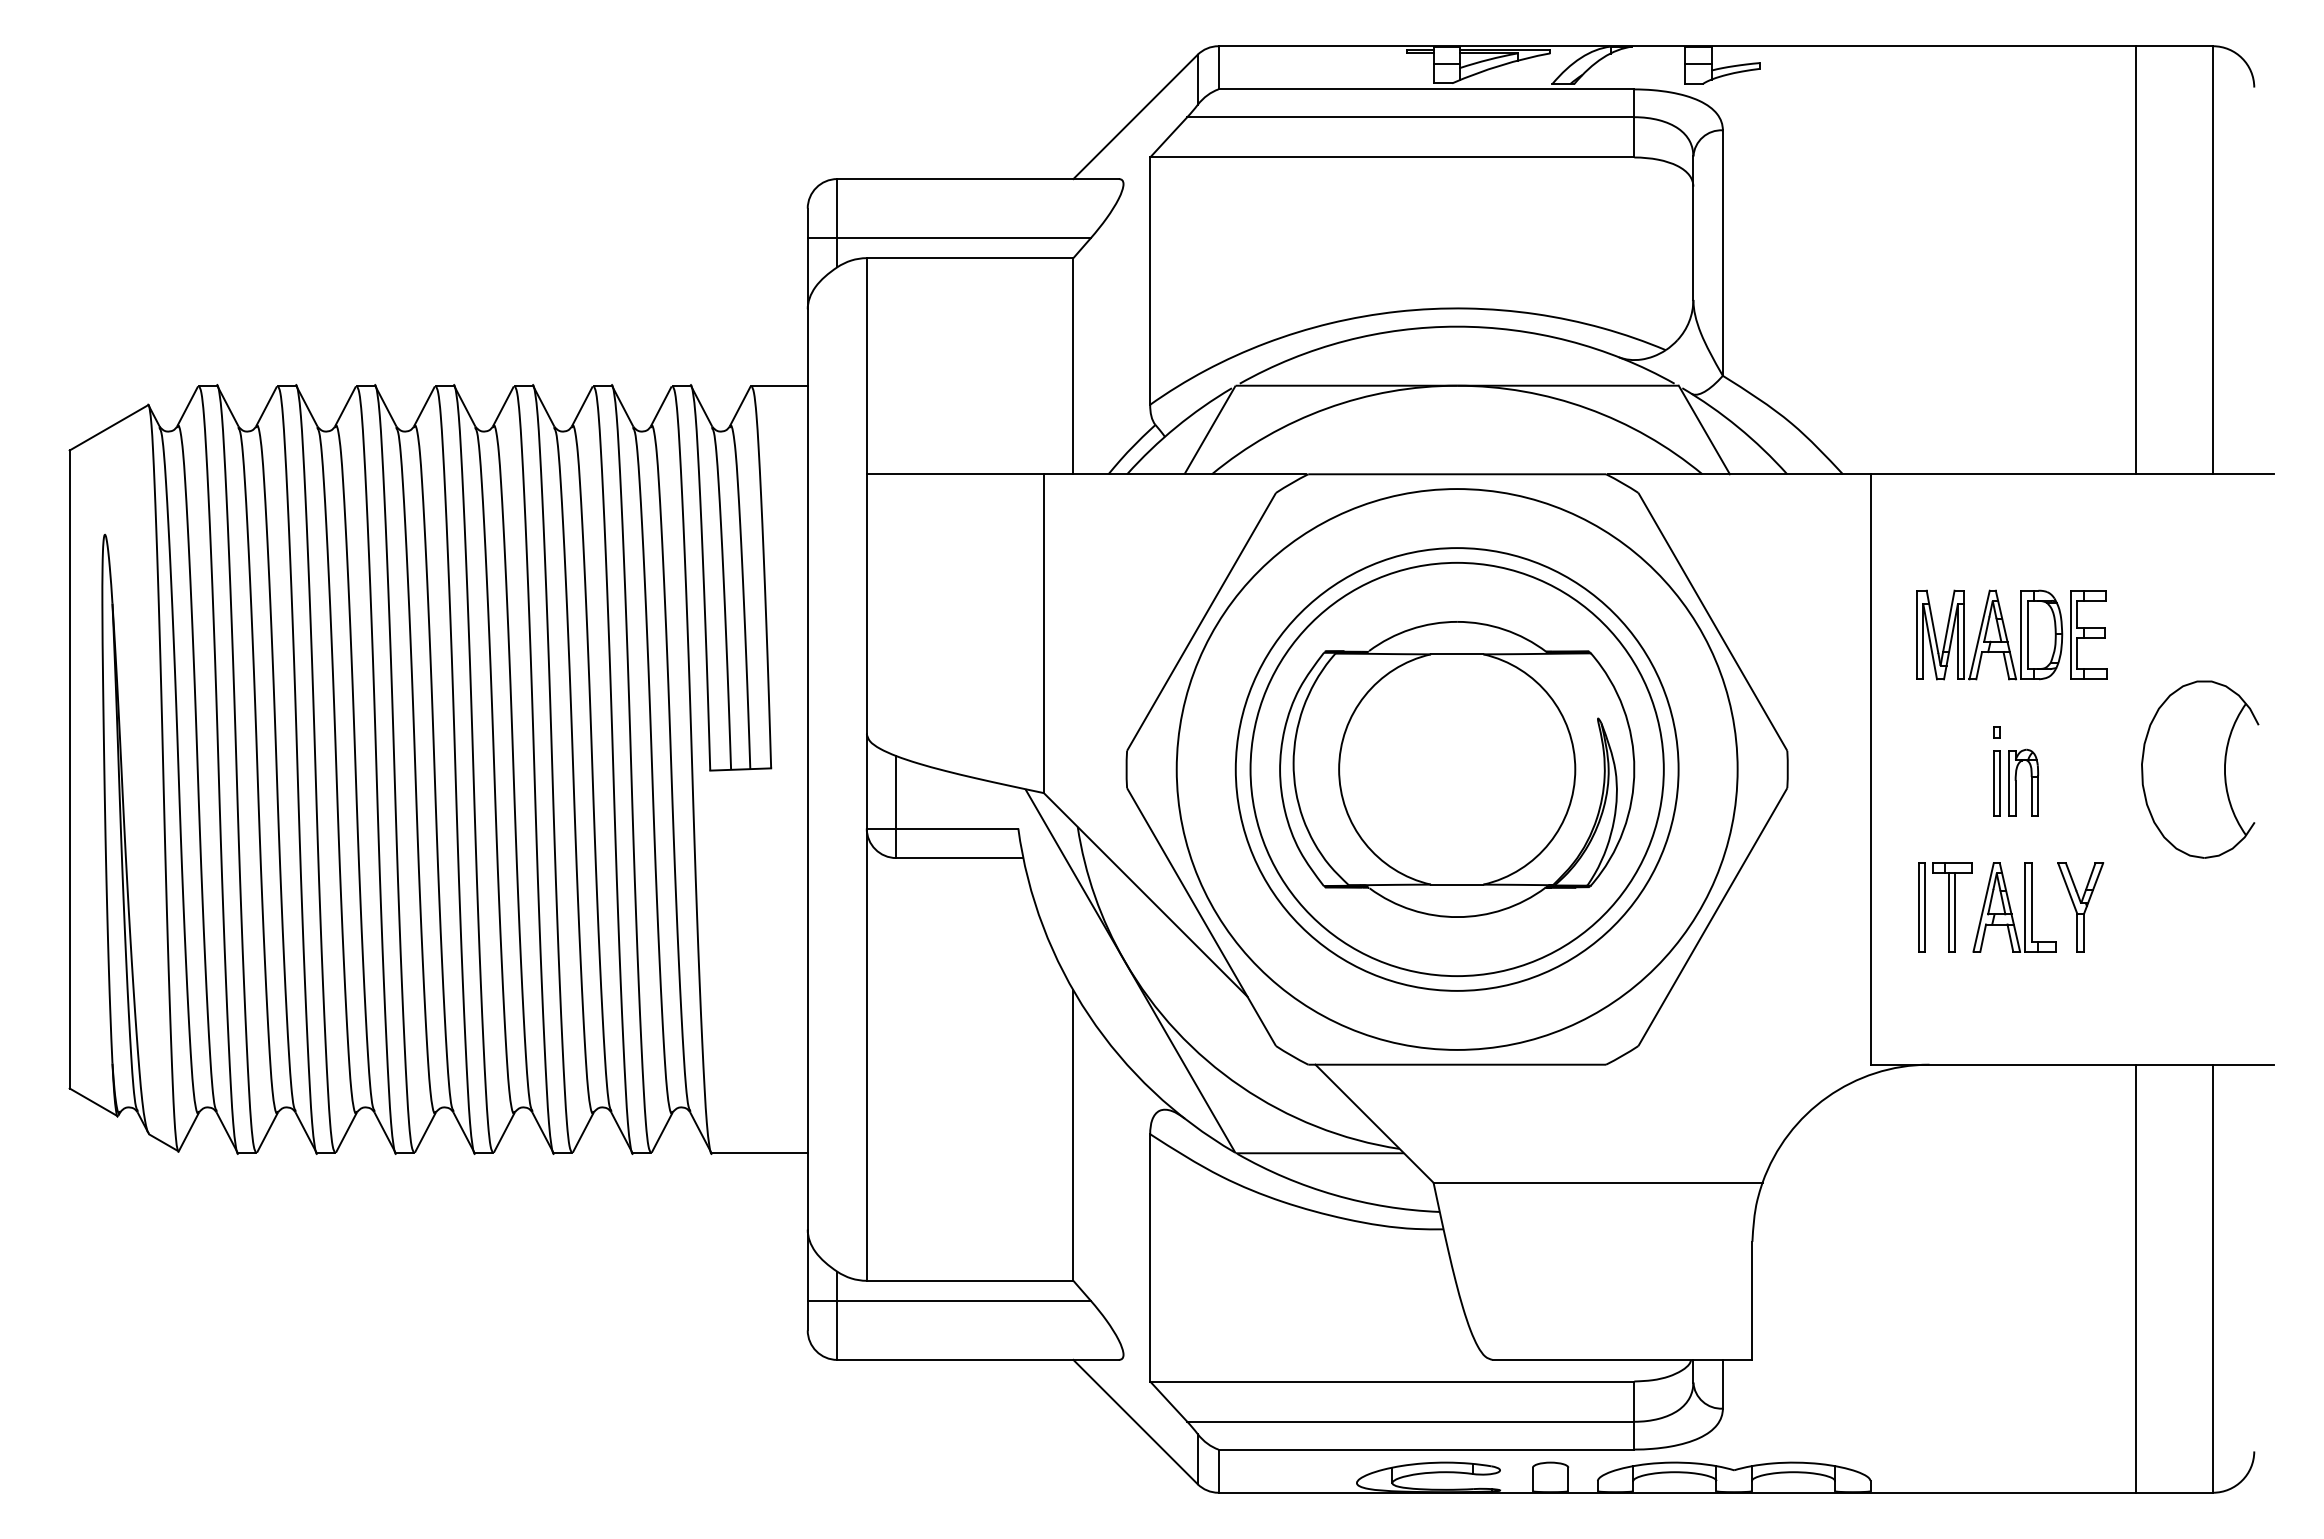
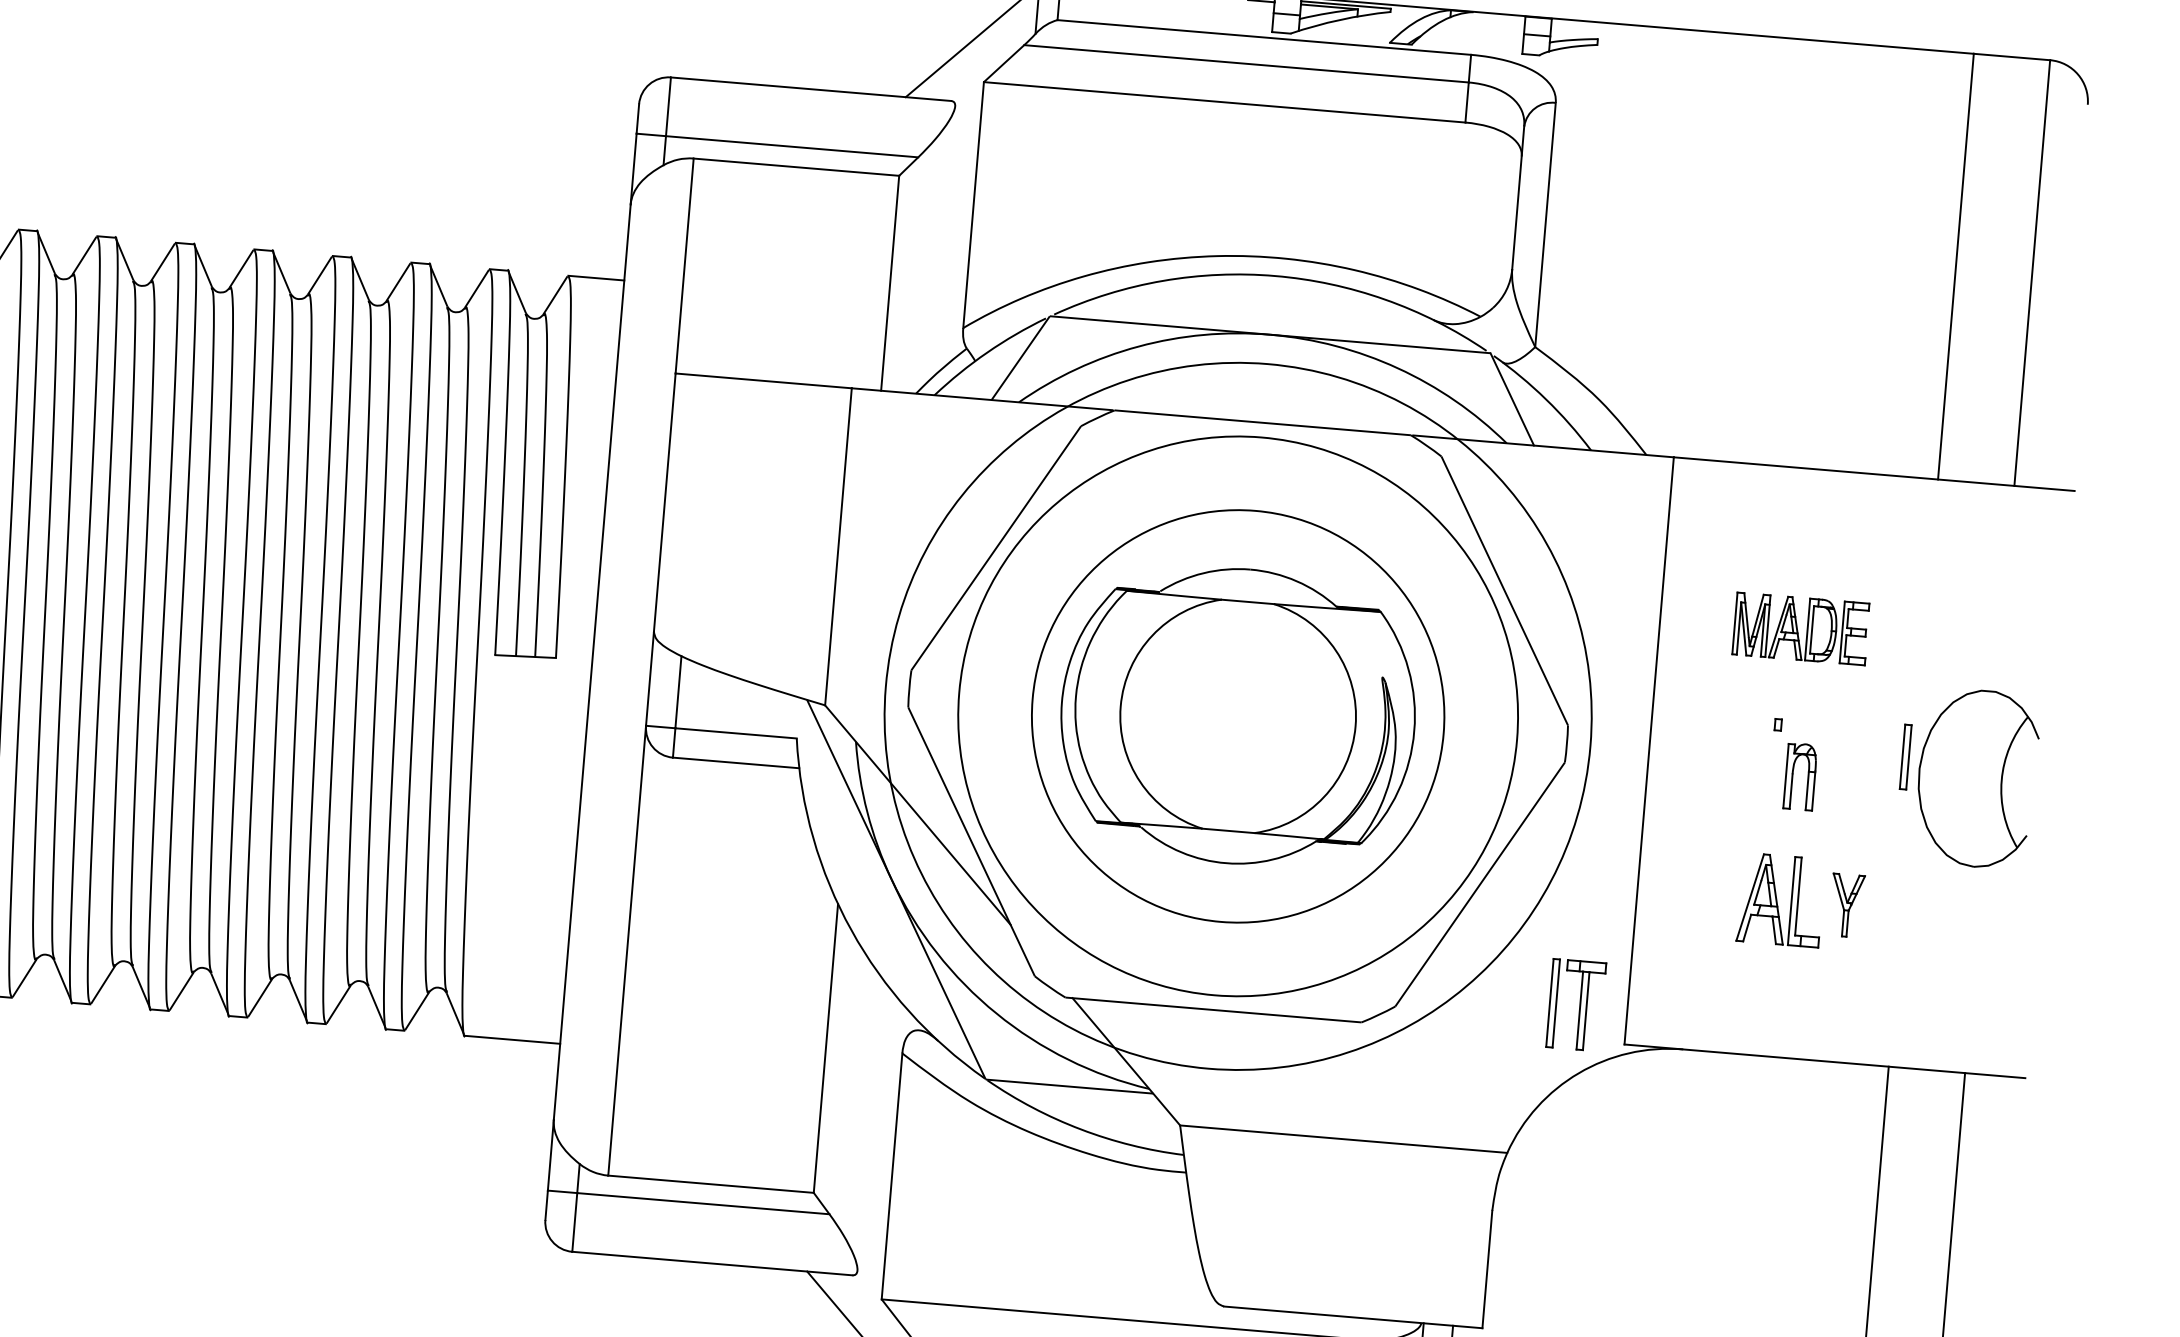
part: (2011, 634) -> (1800, 628), size x0.7
circle: (1456, 769) -> (1237, 716), size x1.6
part: (1996, 783) -> (1905, 757), moved
part: (1945, 907) -> (1576, 1005), moved
part: (2080, 907) -> (1846, 905), size x0.7

